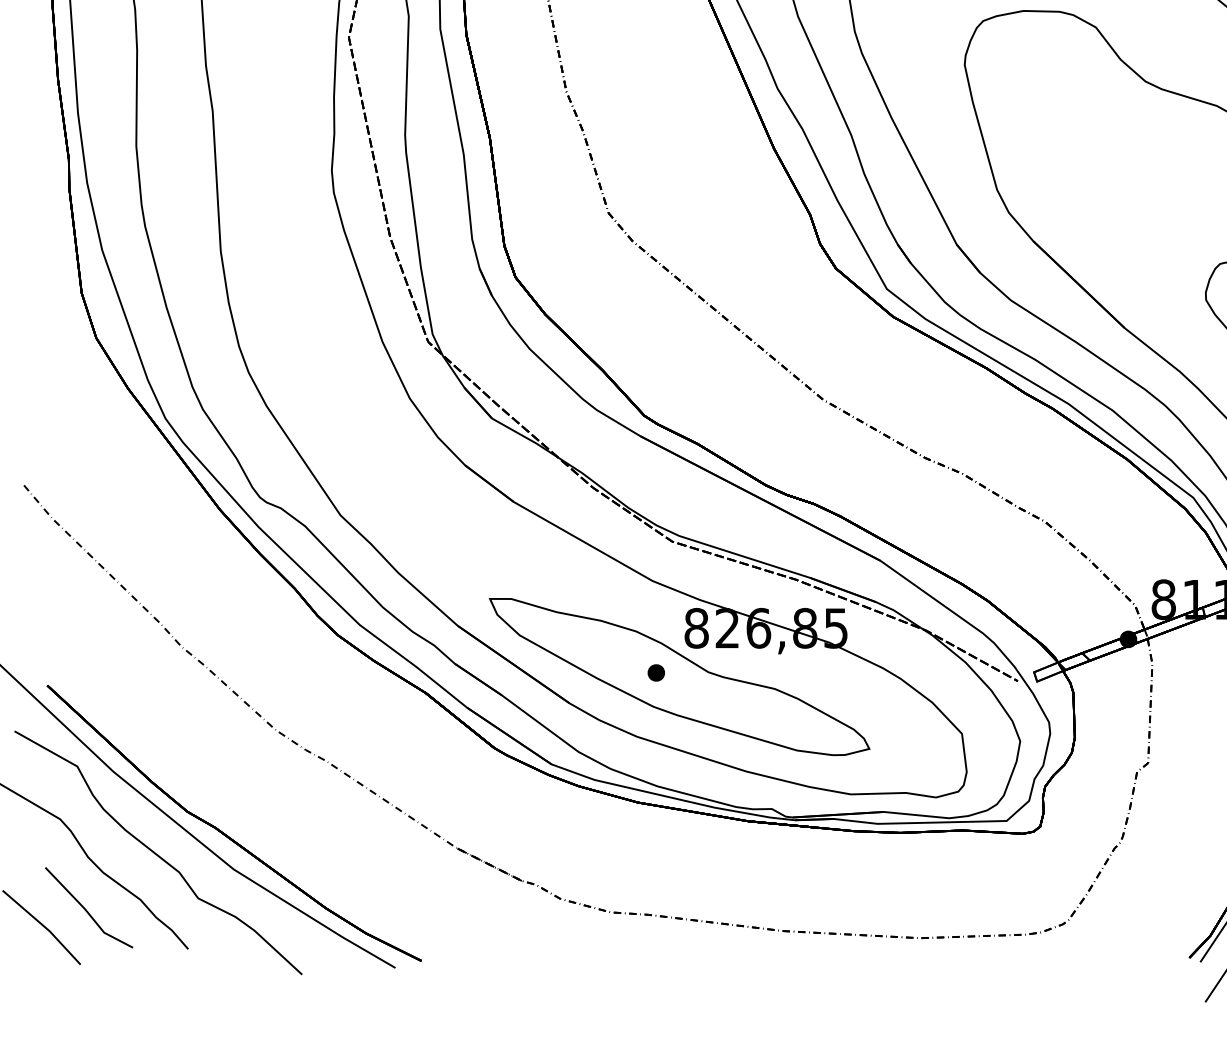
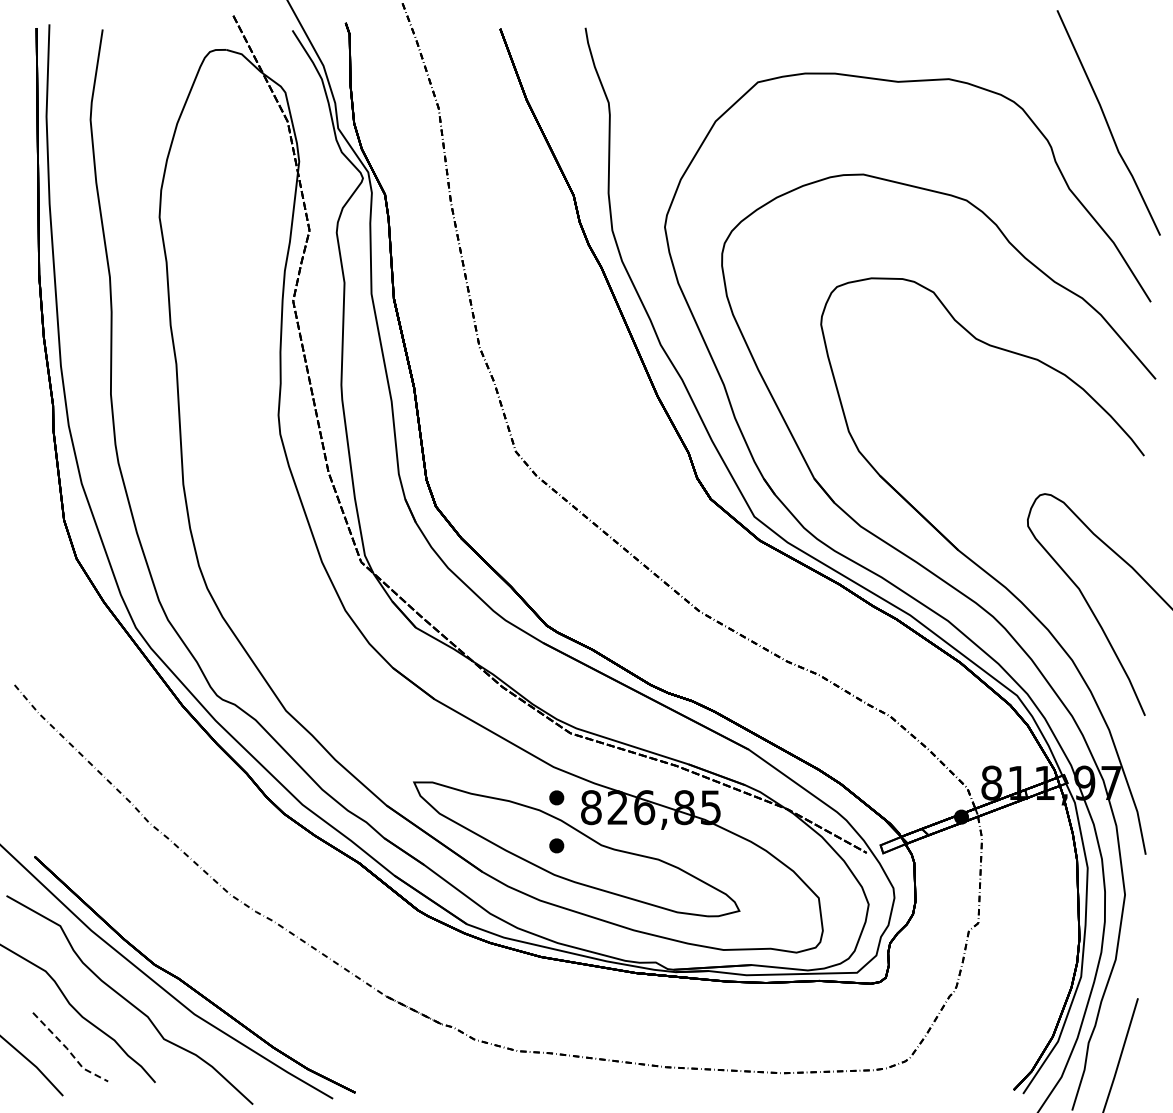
part: (656, 616) -> (556, 797), added
line: (86, 911) -> (68, 1050), solid -> dashed

